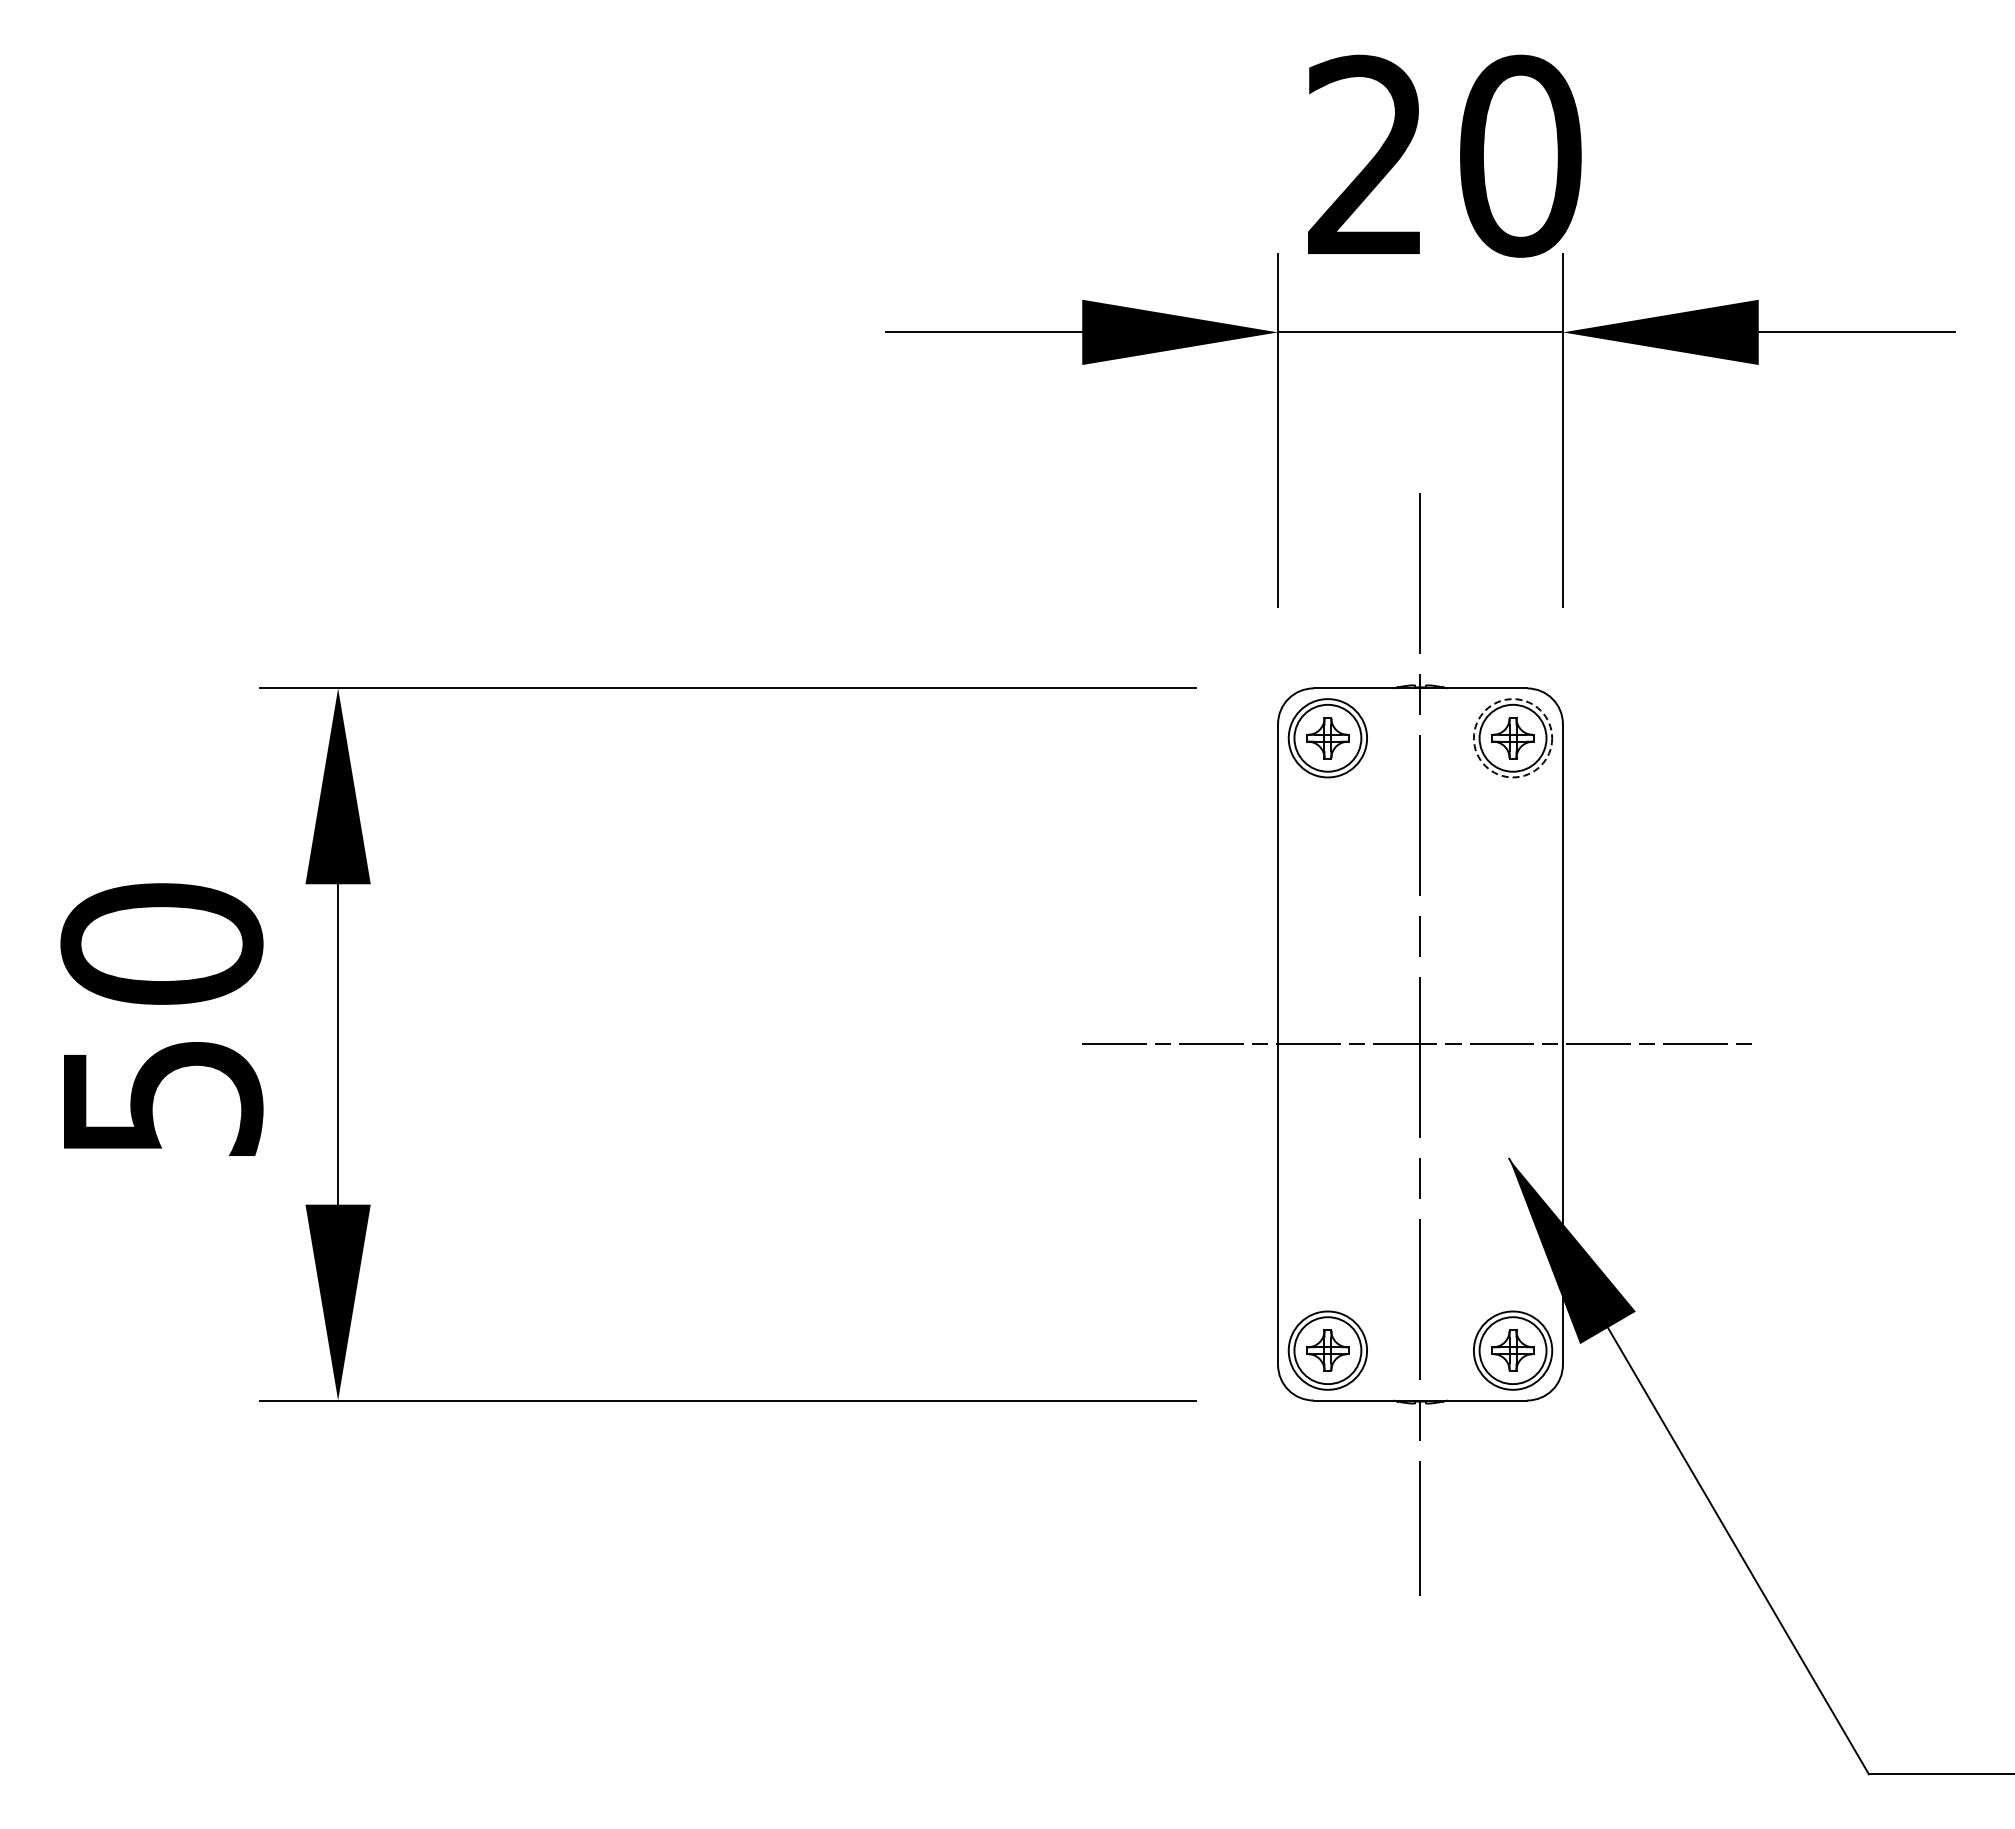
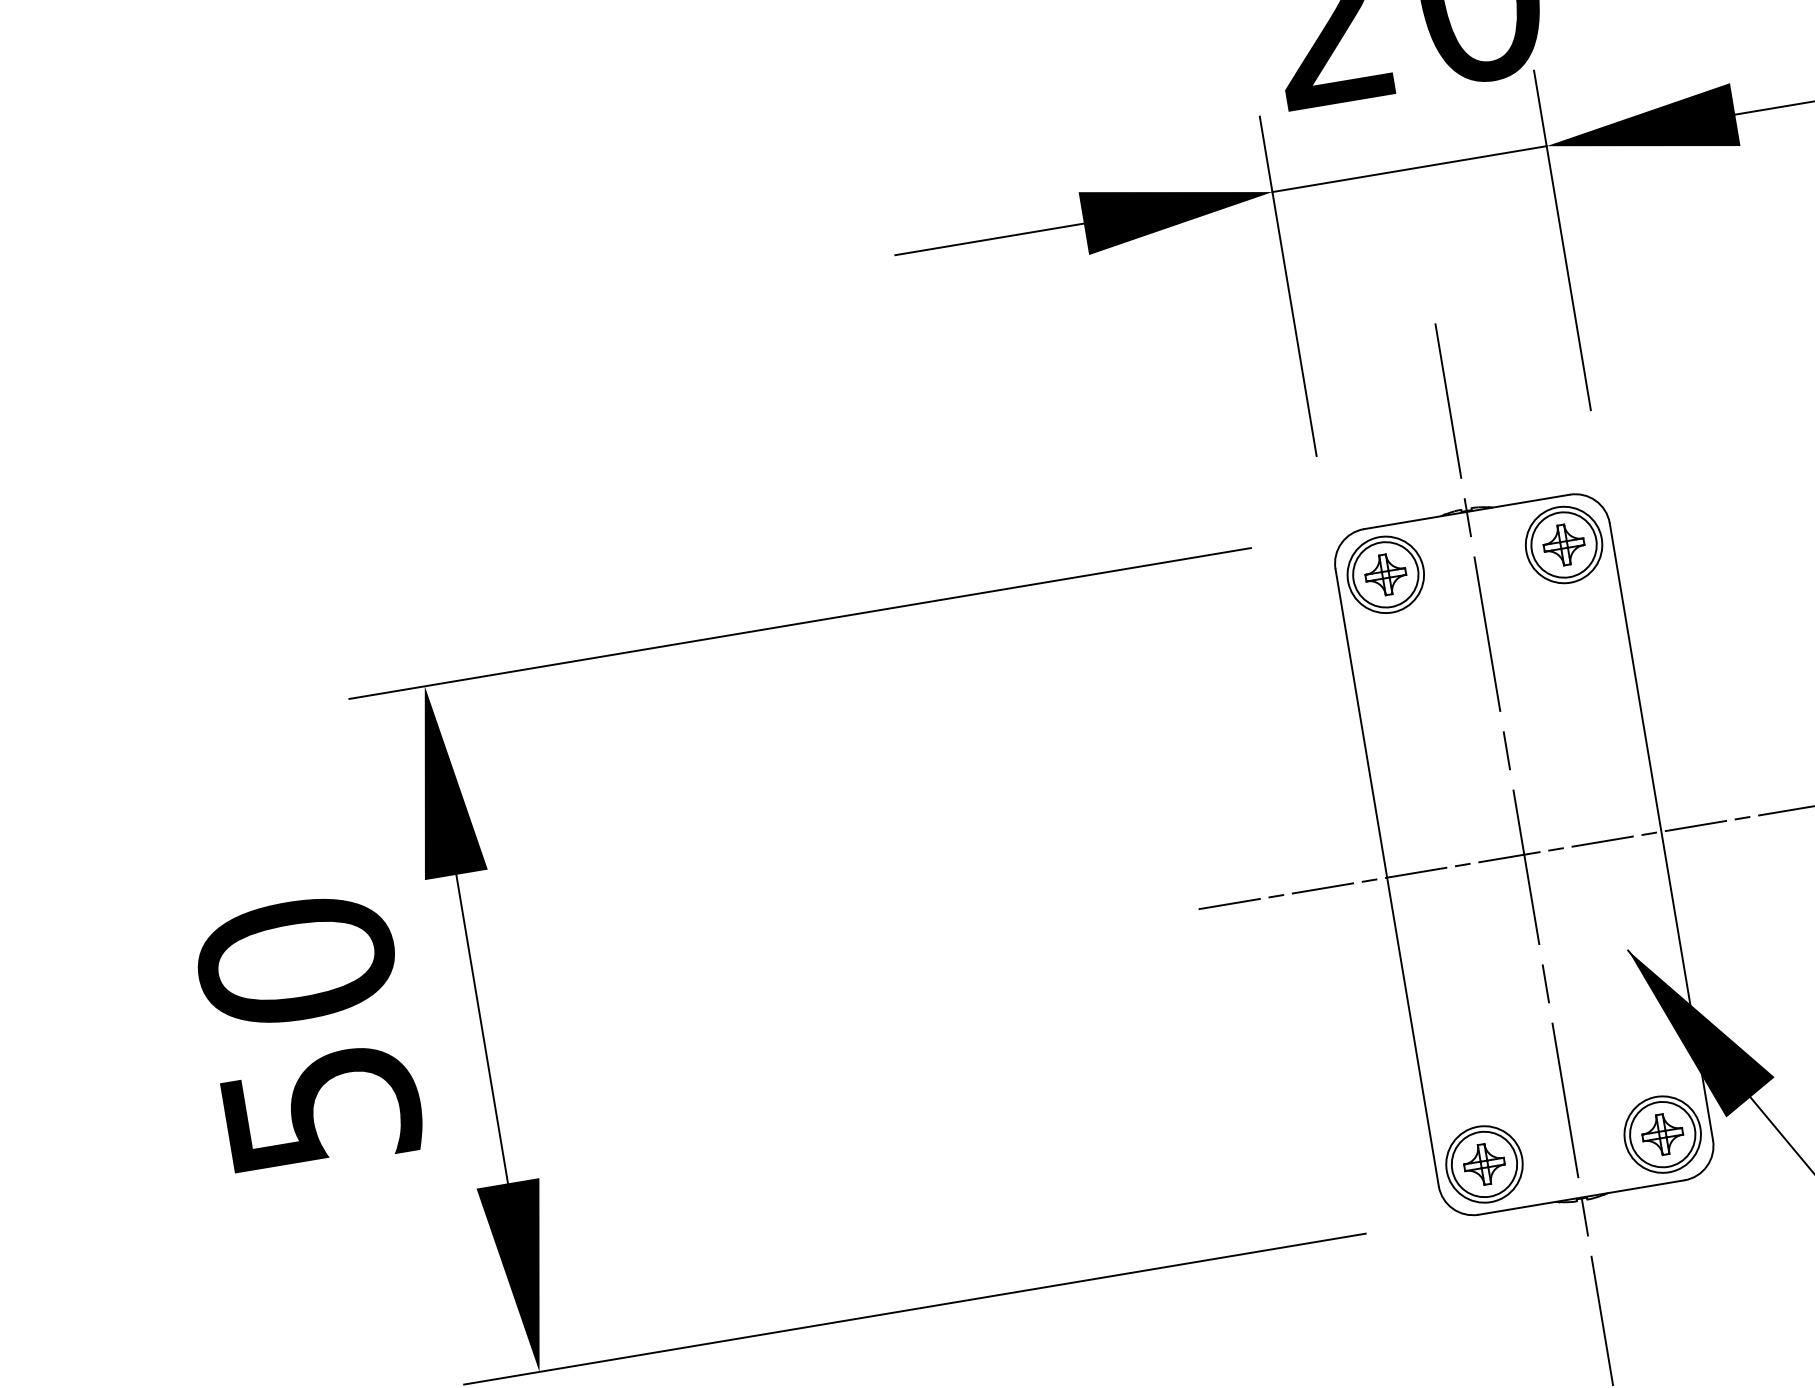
circle: (1512, 738) -> (1563, 545), dashed -> solid

